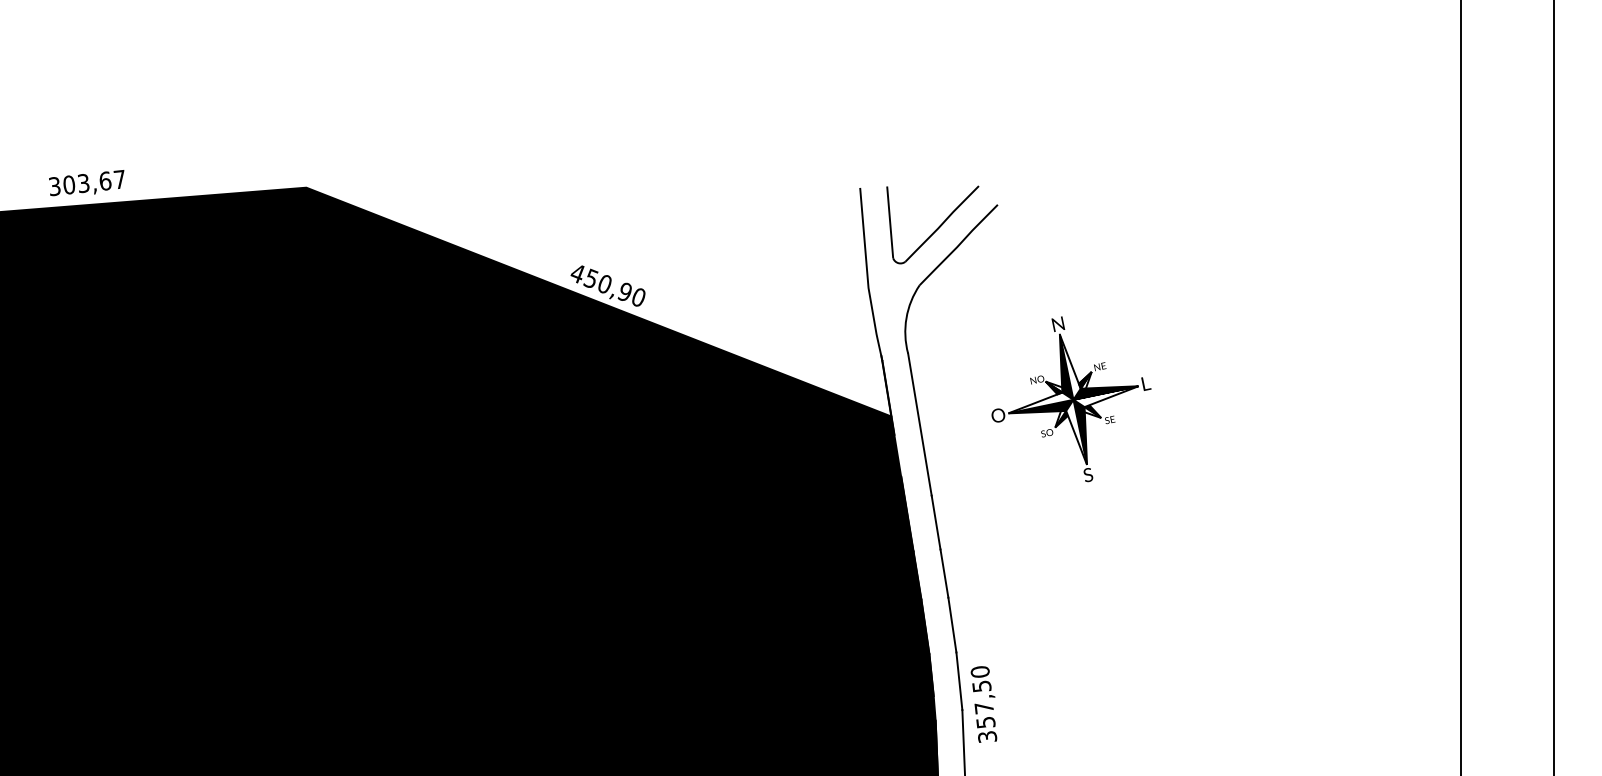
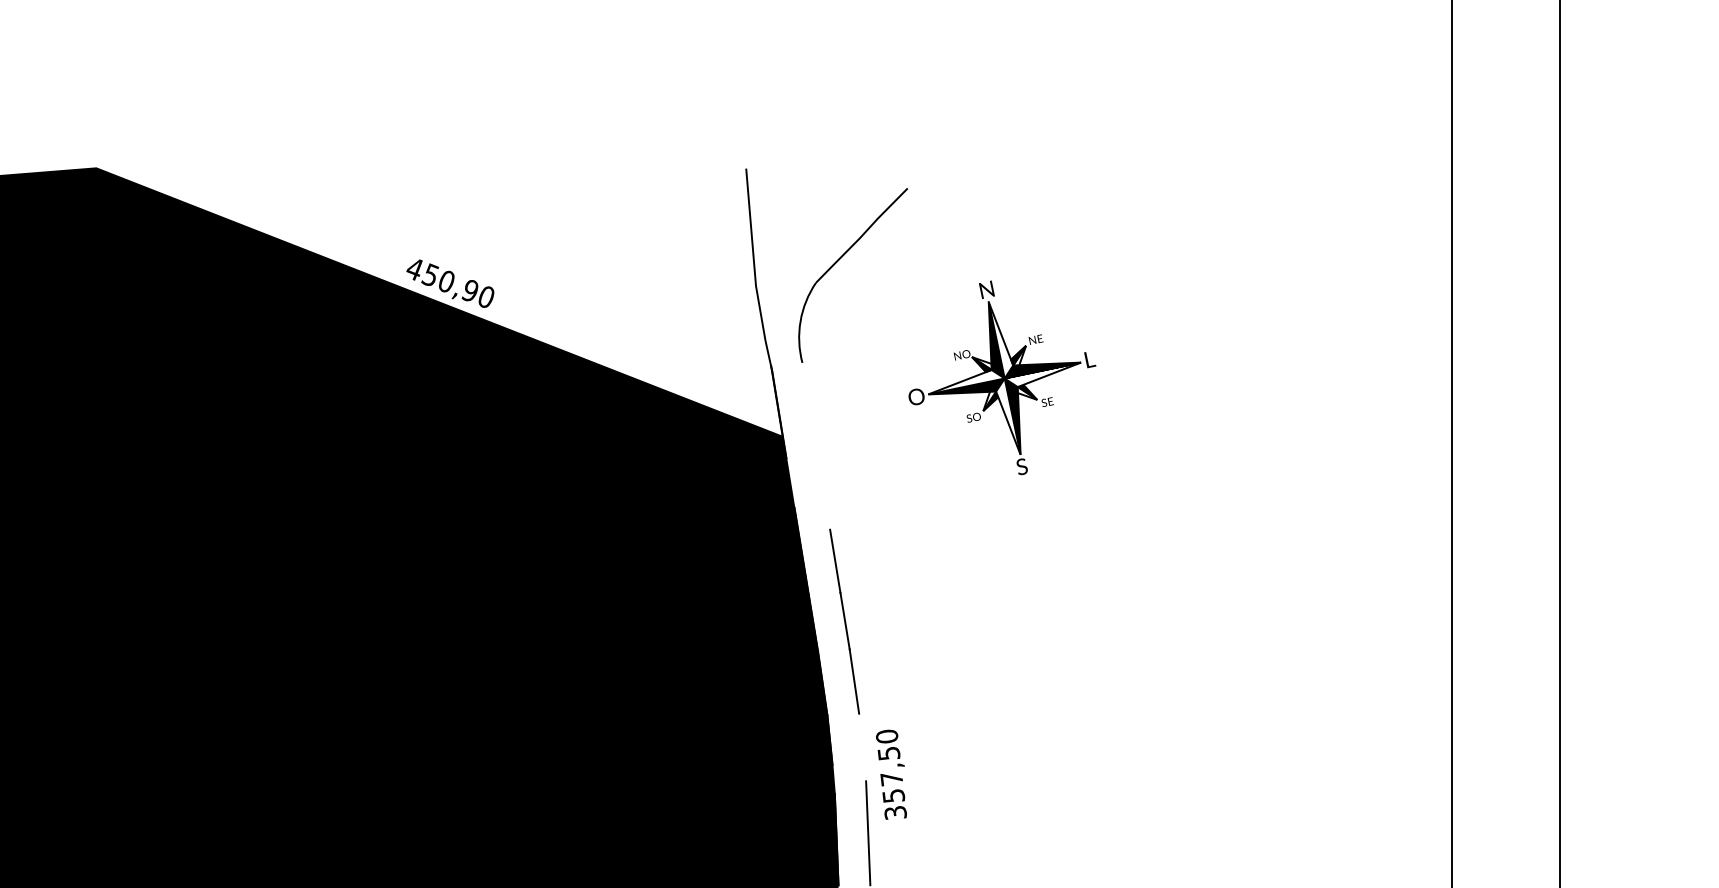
part: (932, 224) -> (831, 211), removed
part: (1071, 399) -> (1002, 378), moved
line: (919, 424) -> (815, 446), removed
line: (959, 681) -> (862, 747), removed

